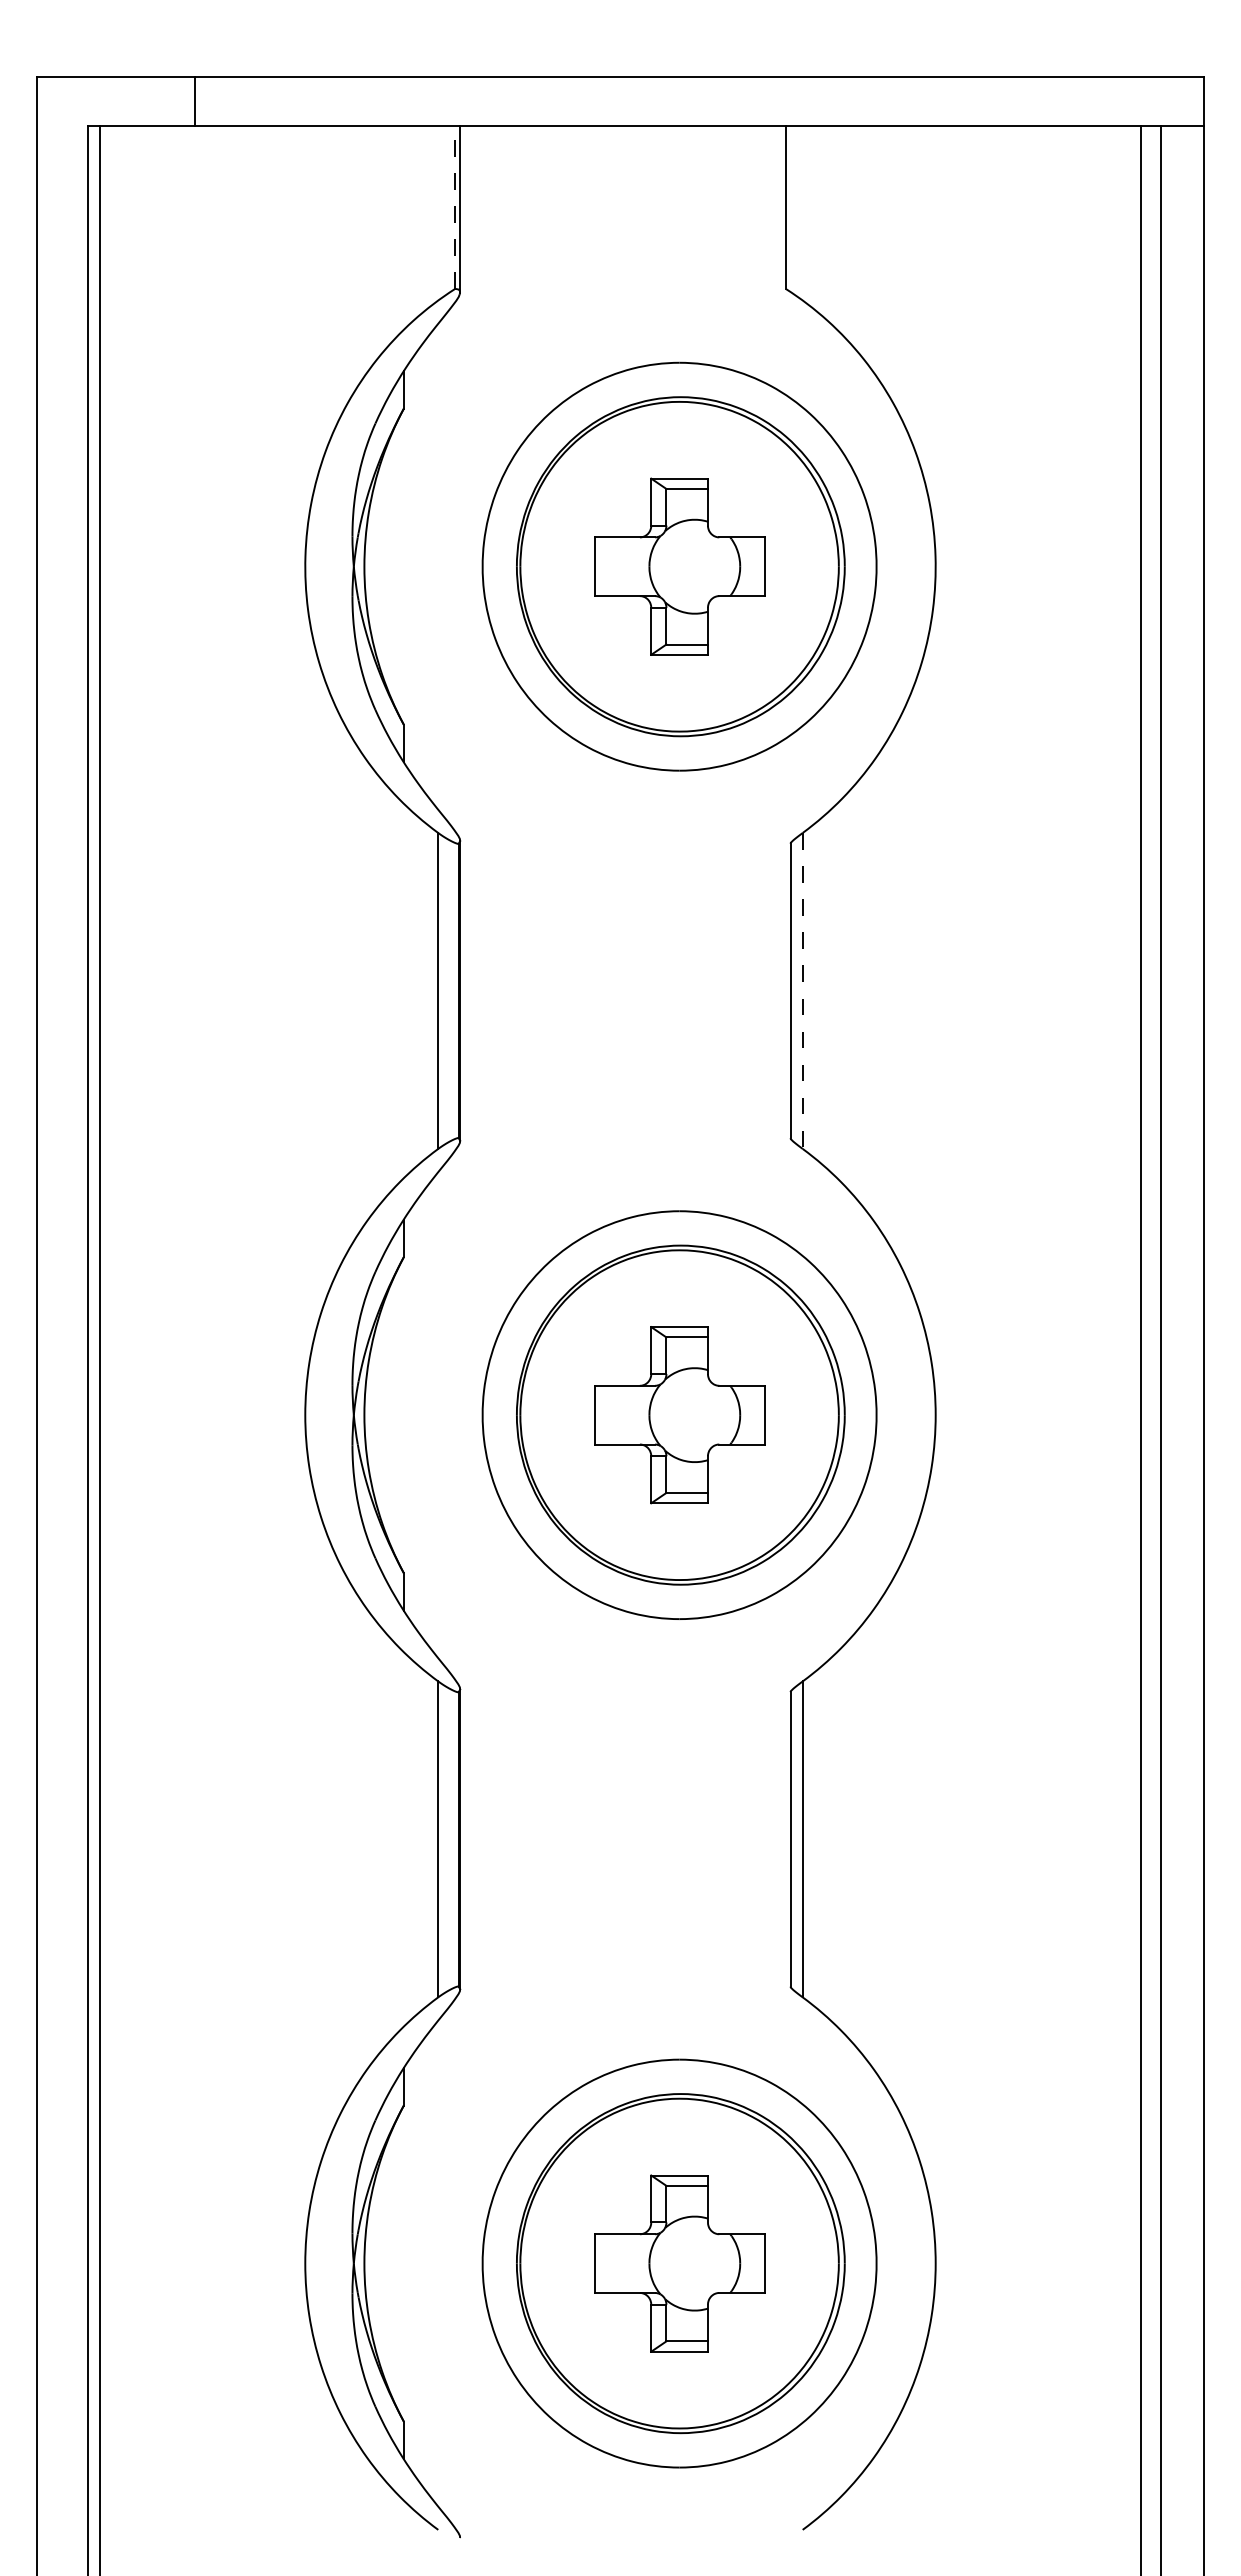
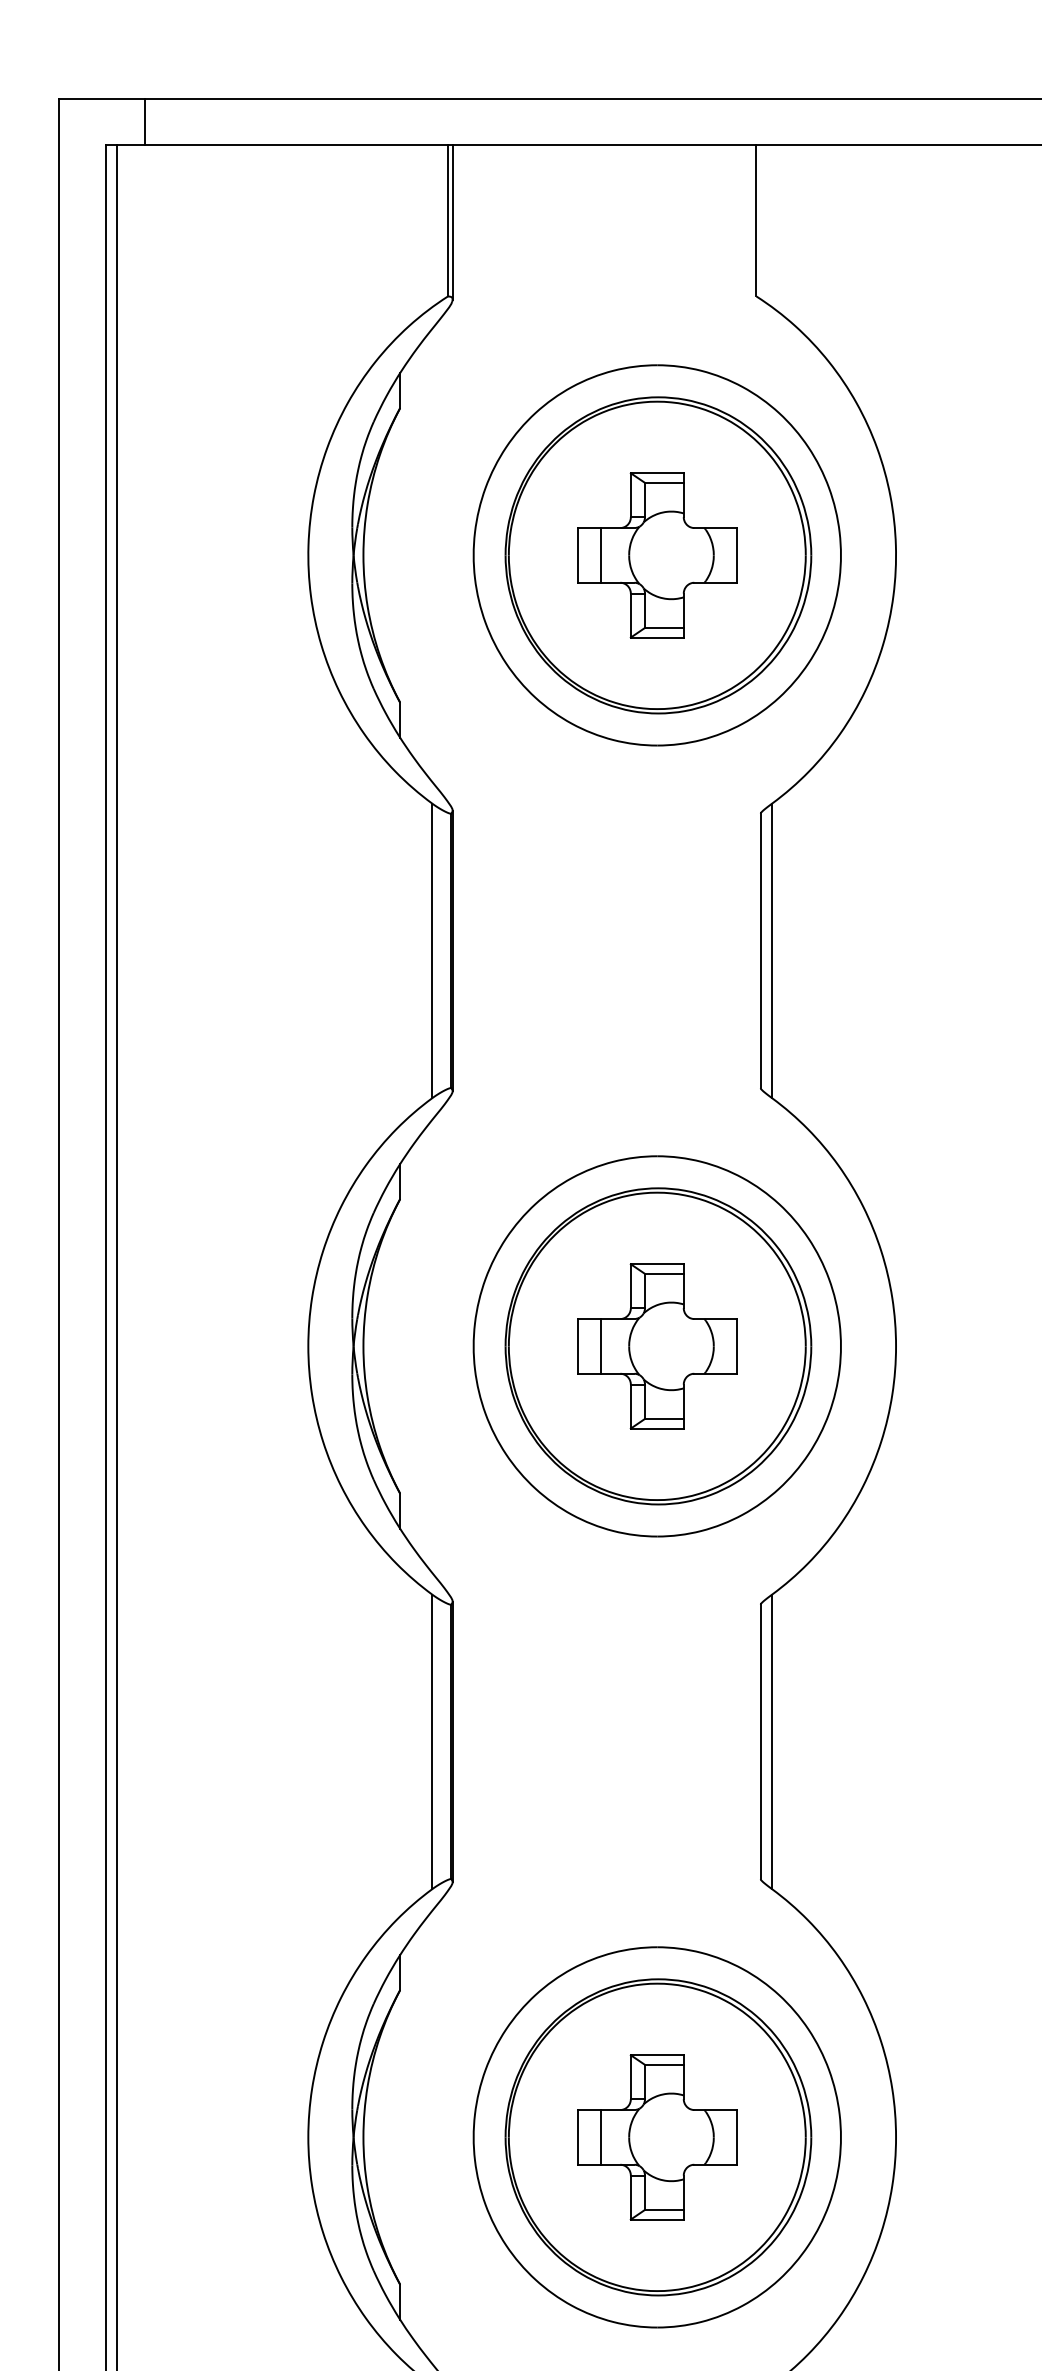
line: (195, 101) -> (145, 121), moved
line: (455, 207) -> (448, 220), dashed -> solid
line: (619, 566) -> (601, 555), added
line: (802, 990) -> (771, 950), dashed -> solid
line: (619, 1414) -> (601, 1345), added
line: (619, 2263) -> (601, 2137), added

